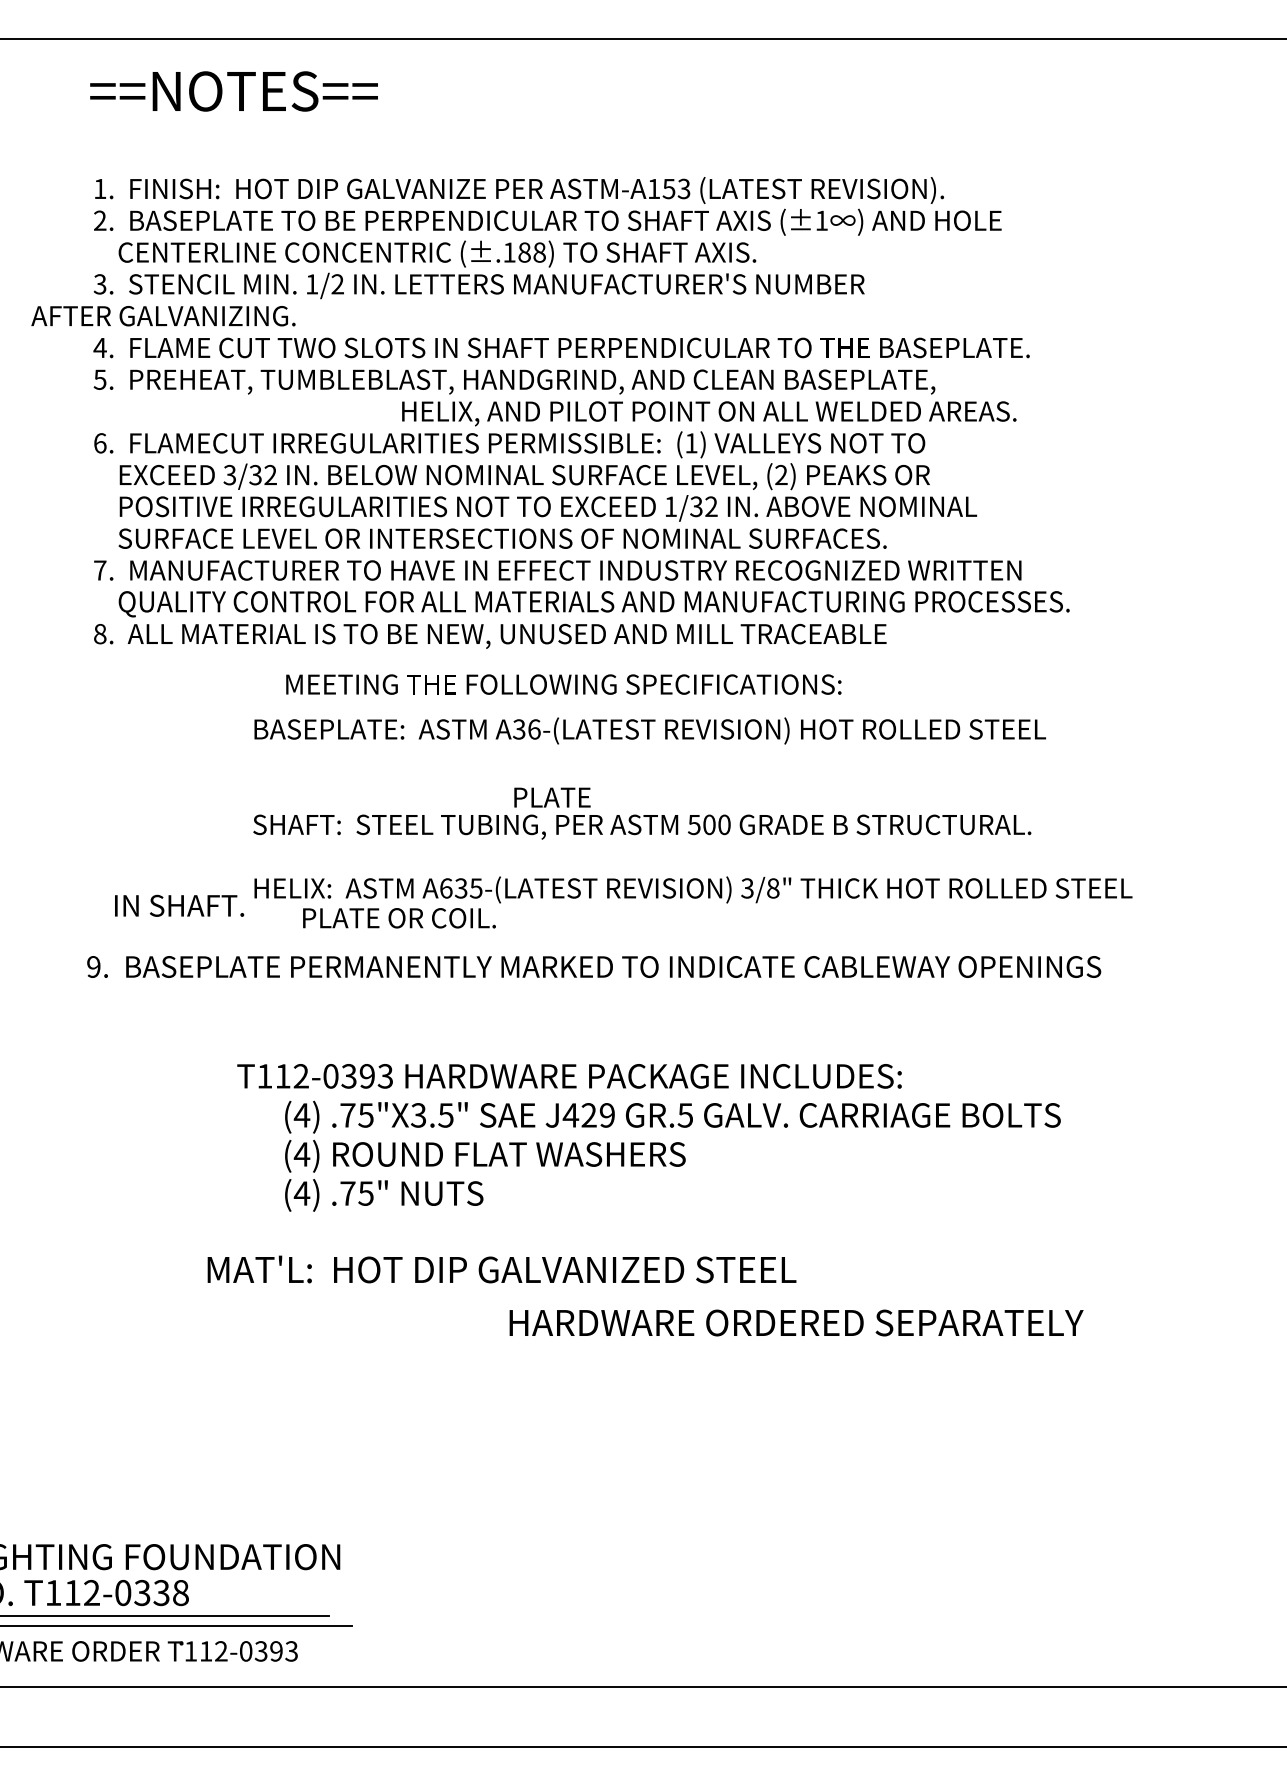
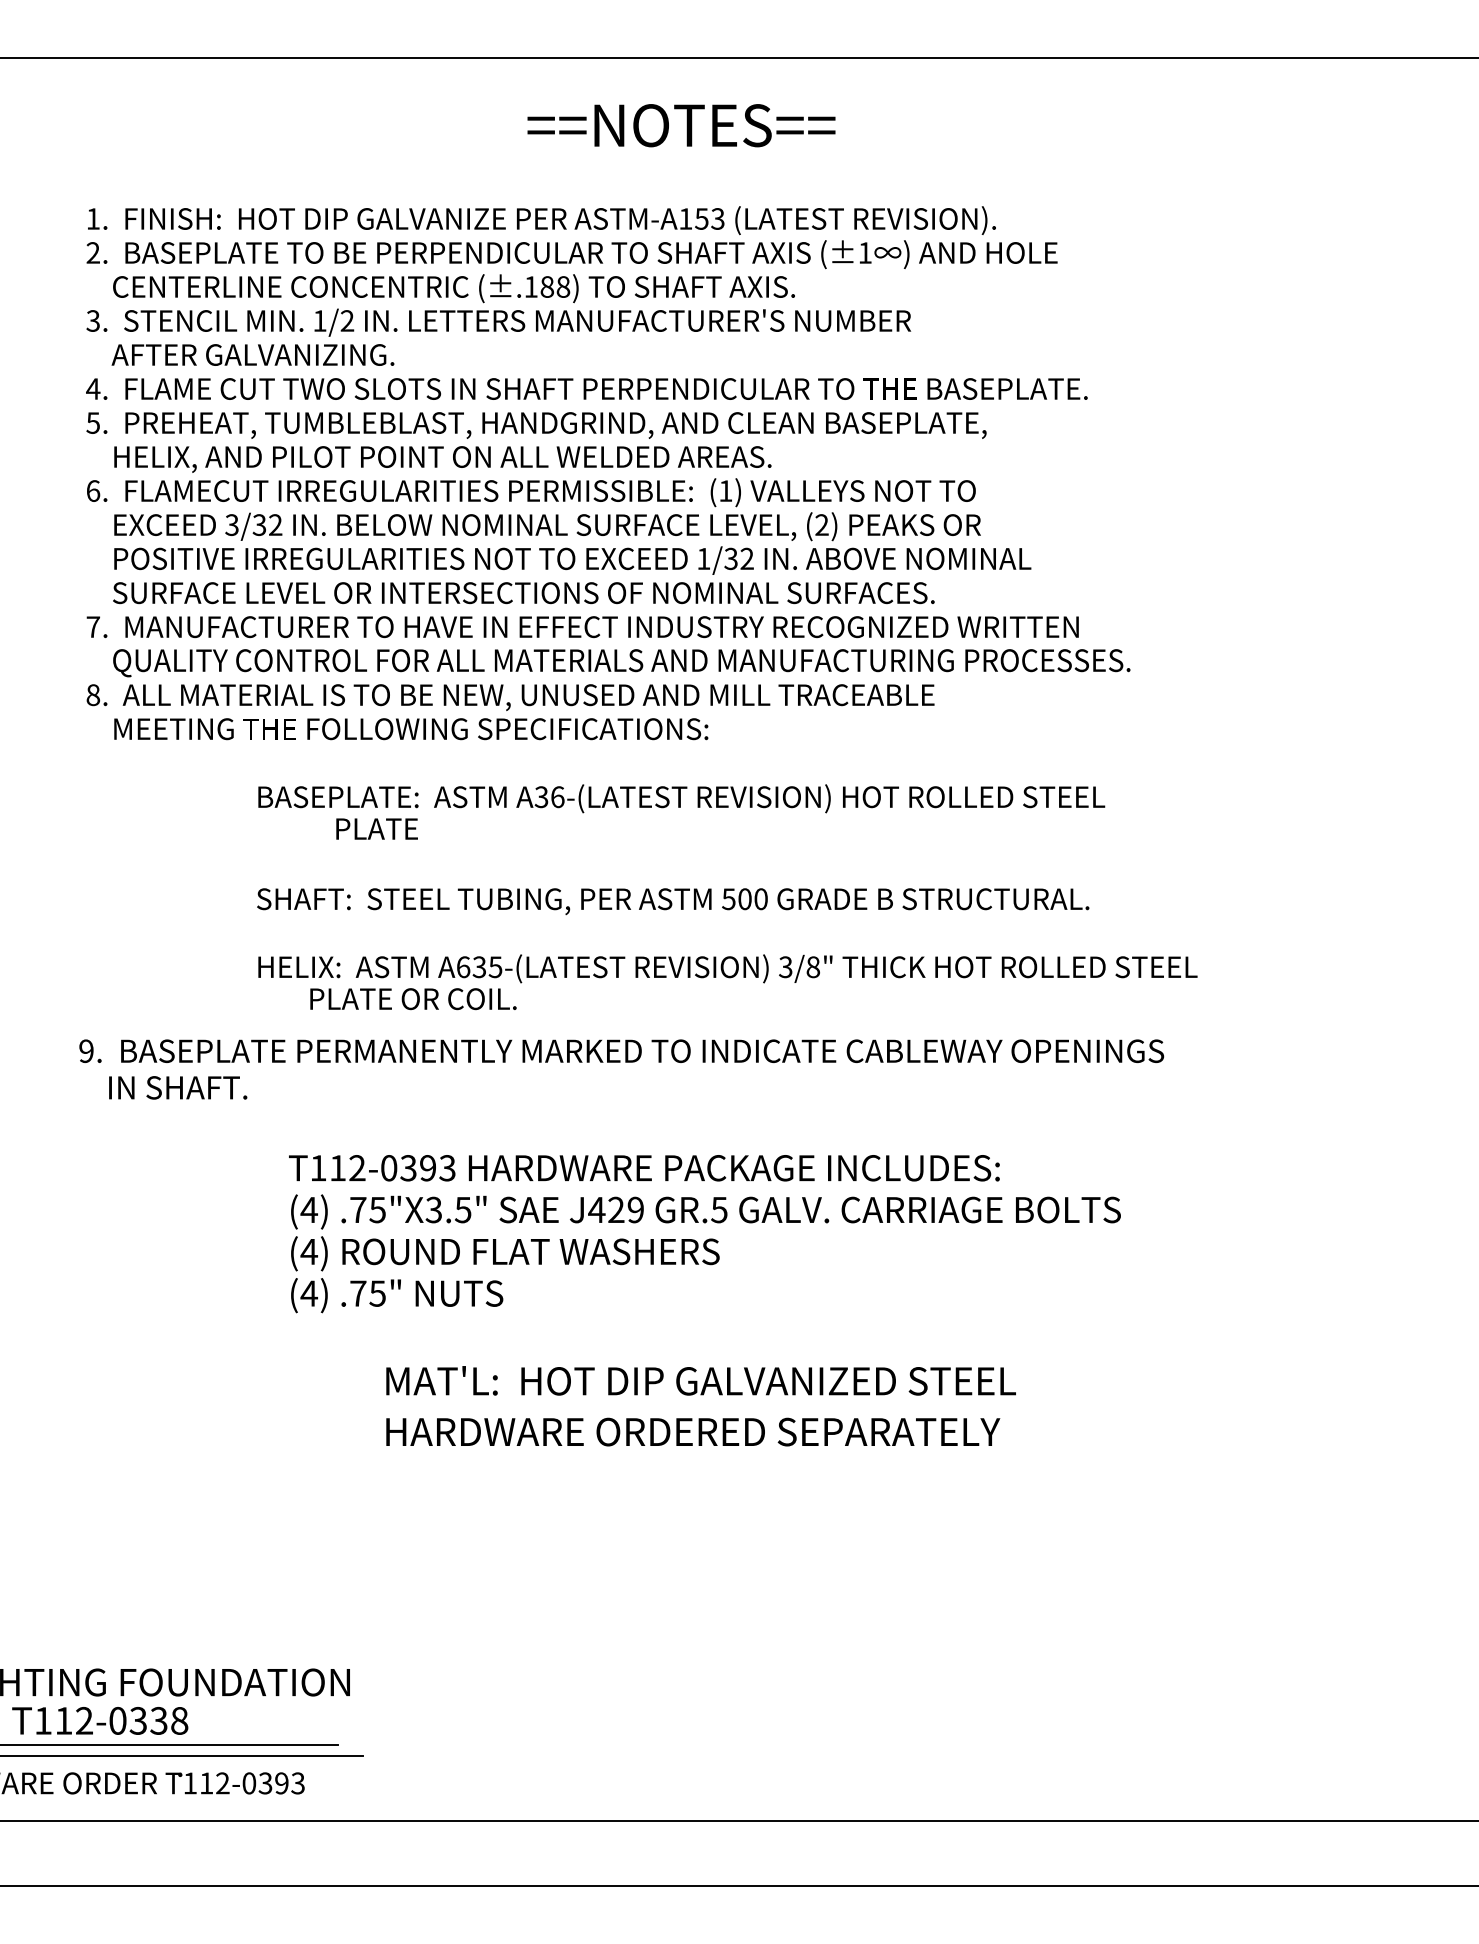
text: (234, 91) -> (681, 125), moved
text: (163, 315) -> (252, 354), moved
text: (708, 413) -> (442, 459), moved
text: (564, 684) -> (411, 729), moved
text: (551, 797) -> (376, 828), moved
text: (179, 905) -> (178, 1087), moved
text: (569, 1076) -> (644, 1168), moved
text: (501, 1269) -> (700, 1380), moved
text: (796, 1322) -> (693, 1431), moved

